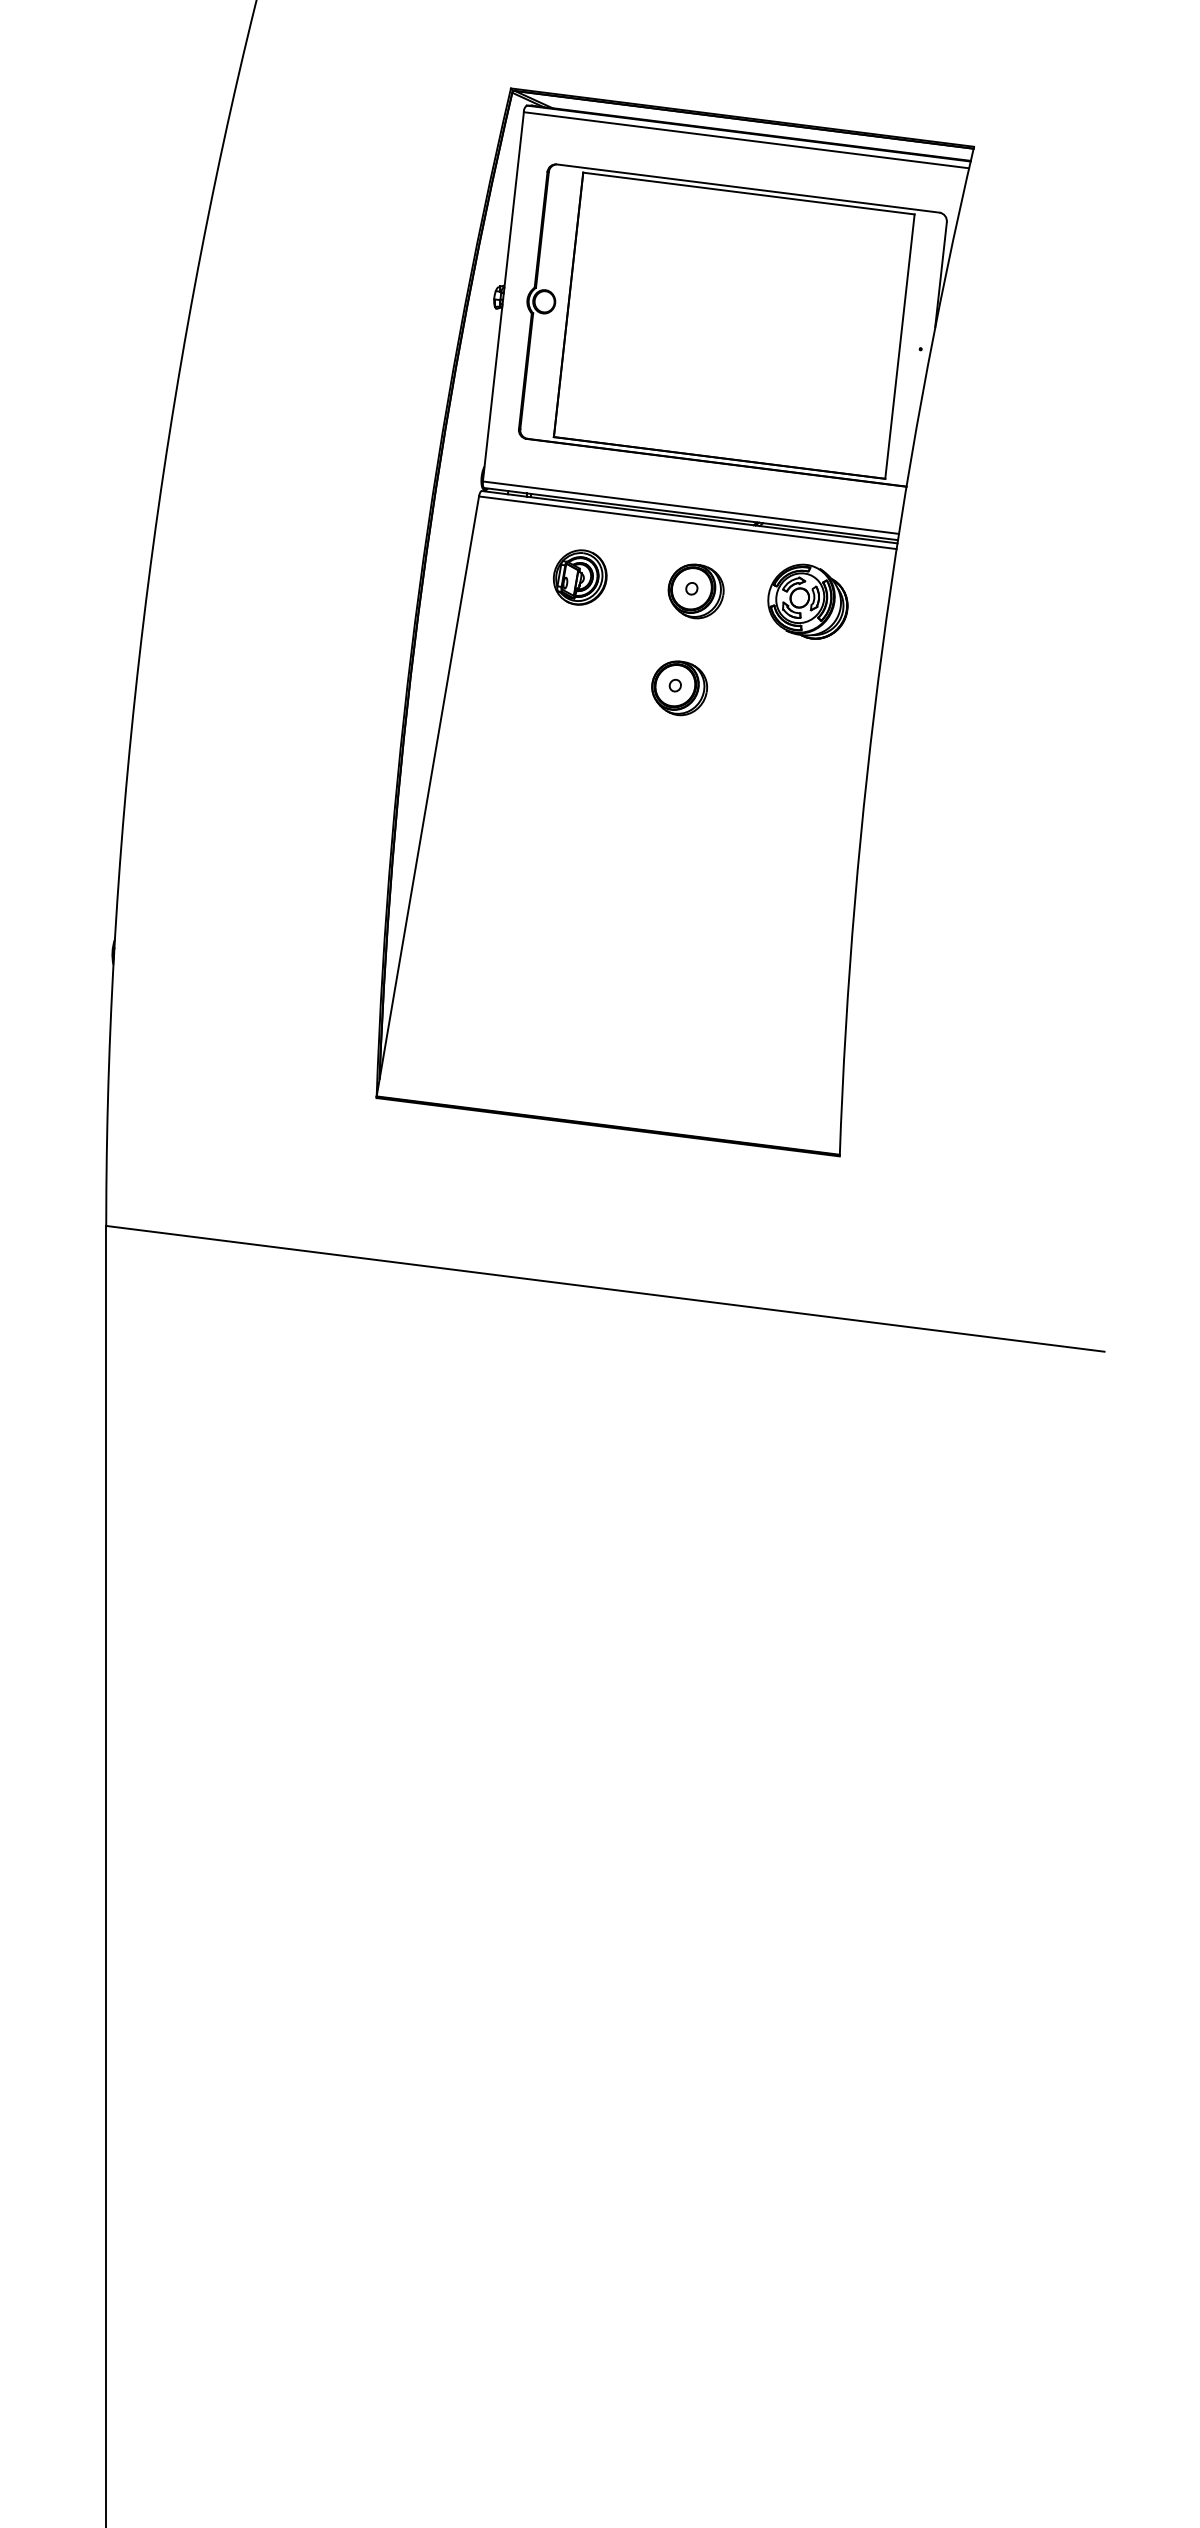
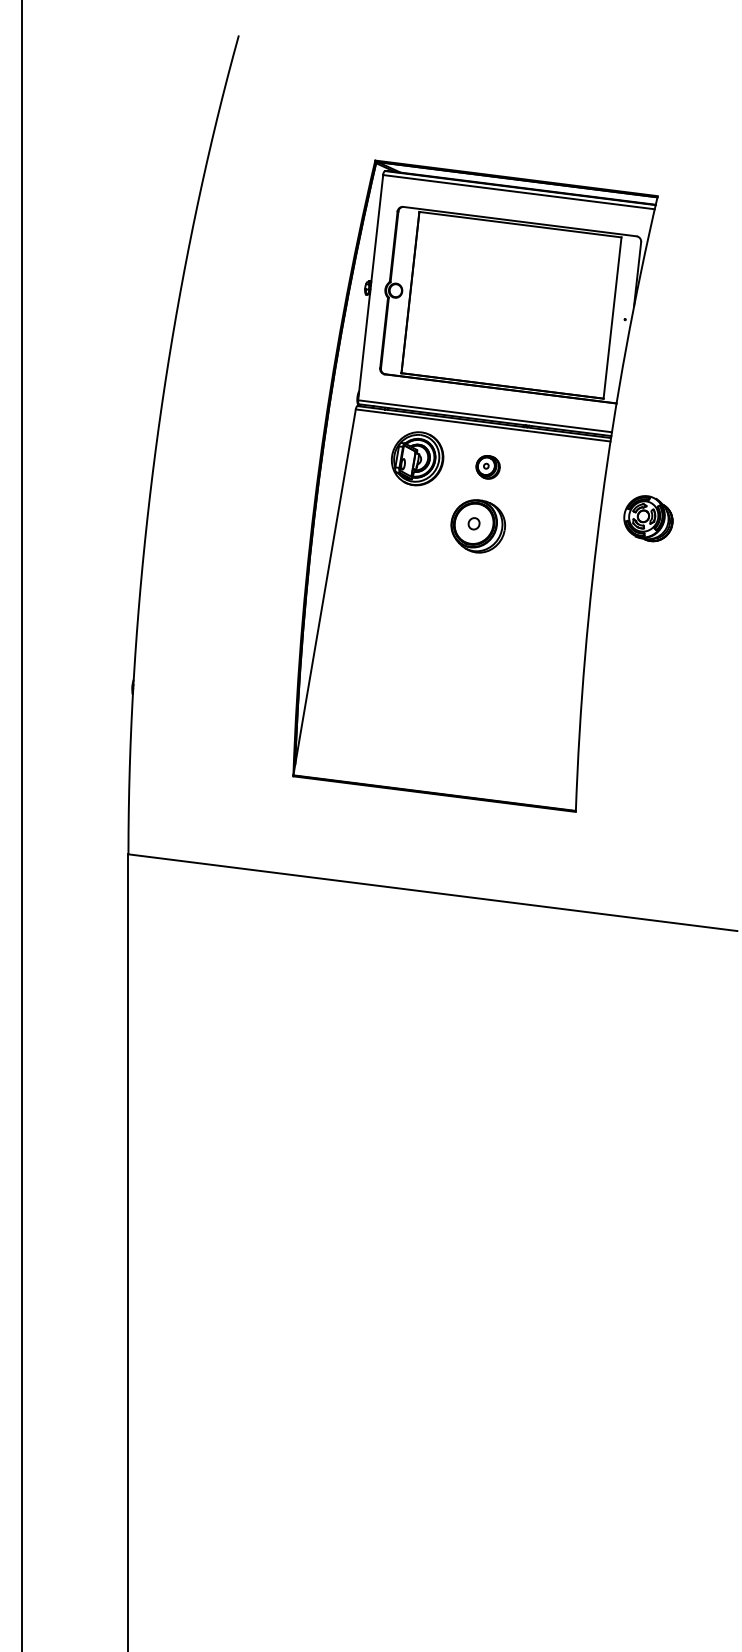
part: (580, 576) -> (417, 458), size x1.6
part: (694, 591) -> (487, 467), size x0.7
part: (808, 601) -> (648, 518), moved
part: (678, 688) -> (477, 526), size x1.6

